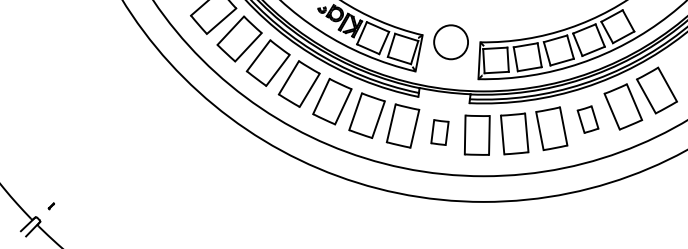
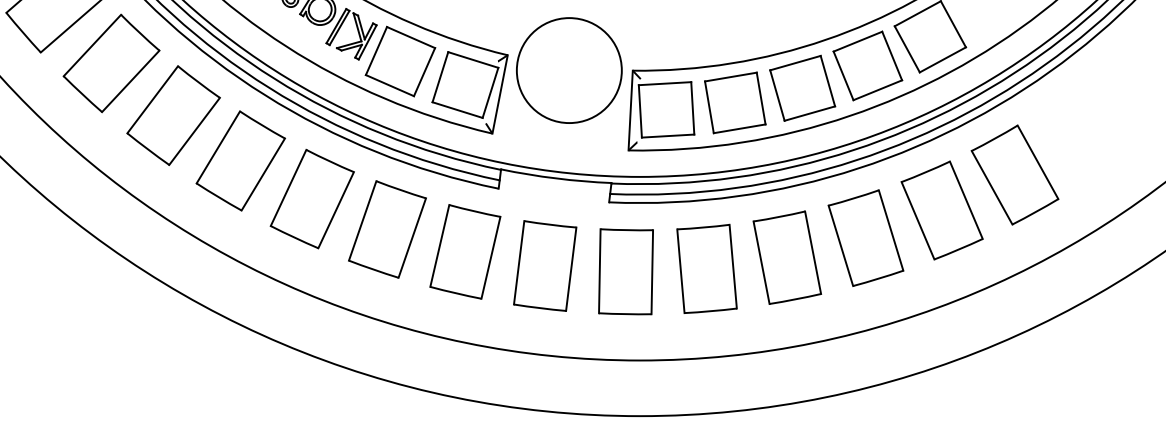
circle: (450, 42) -> (568, 71), size x1.43
part: (587, 119) -> (864, 237), size x1.67
part: (439, 132) -> (544, 265), size x1.67

